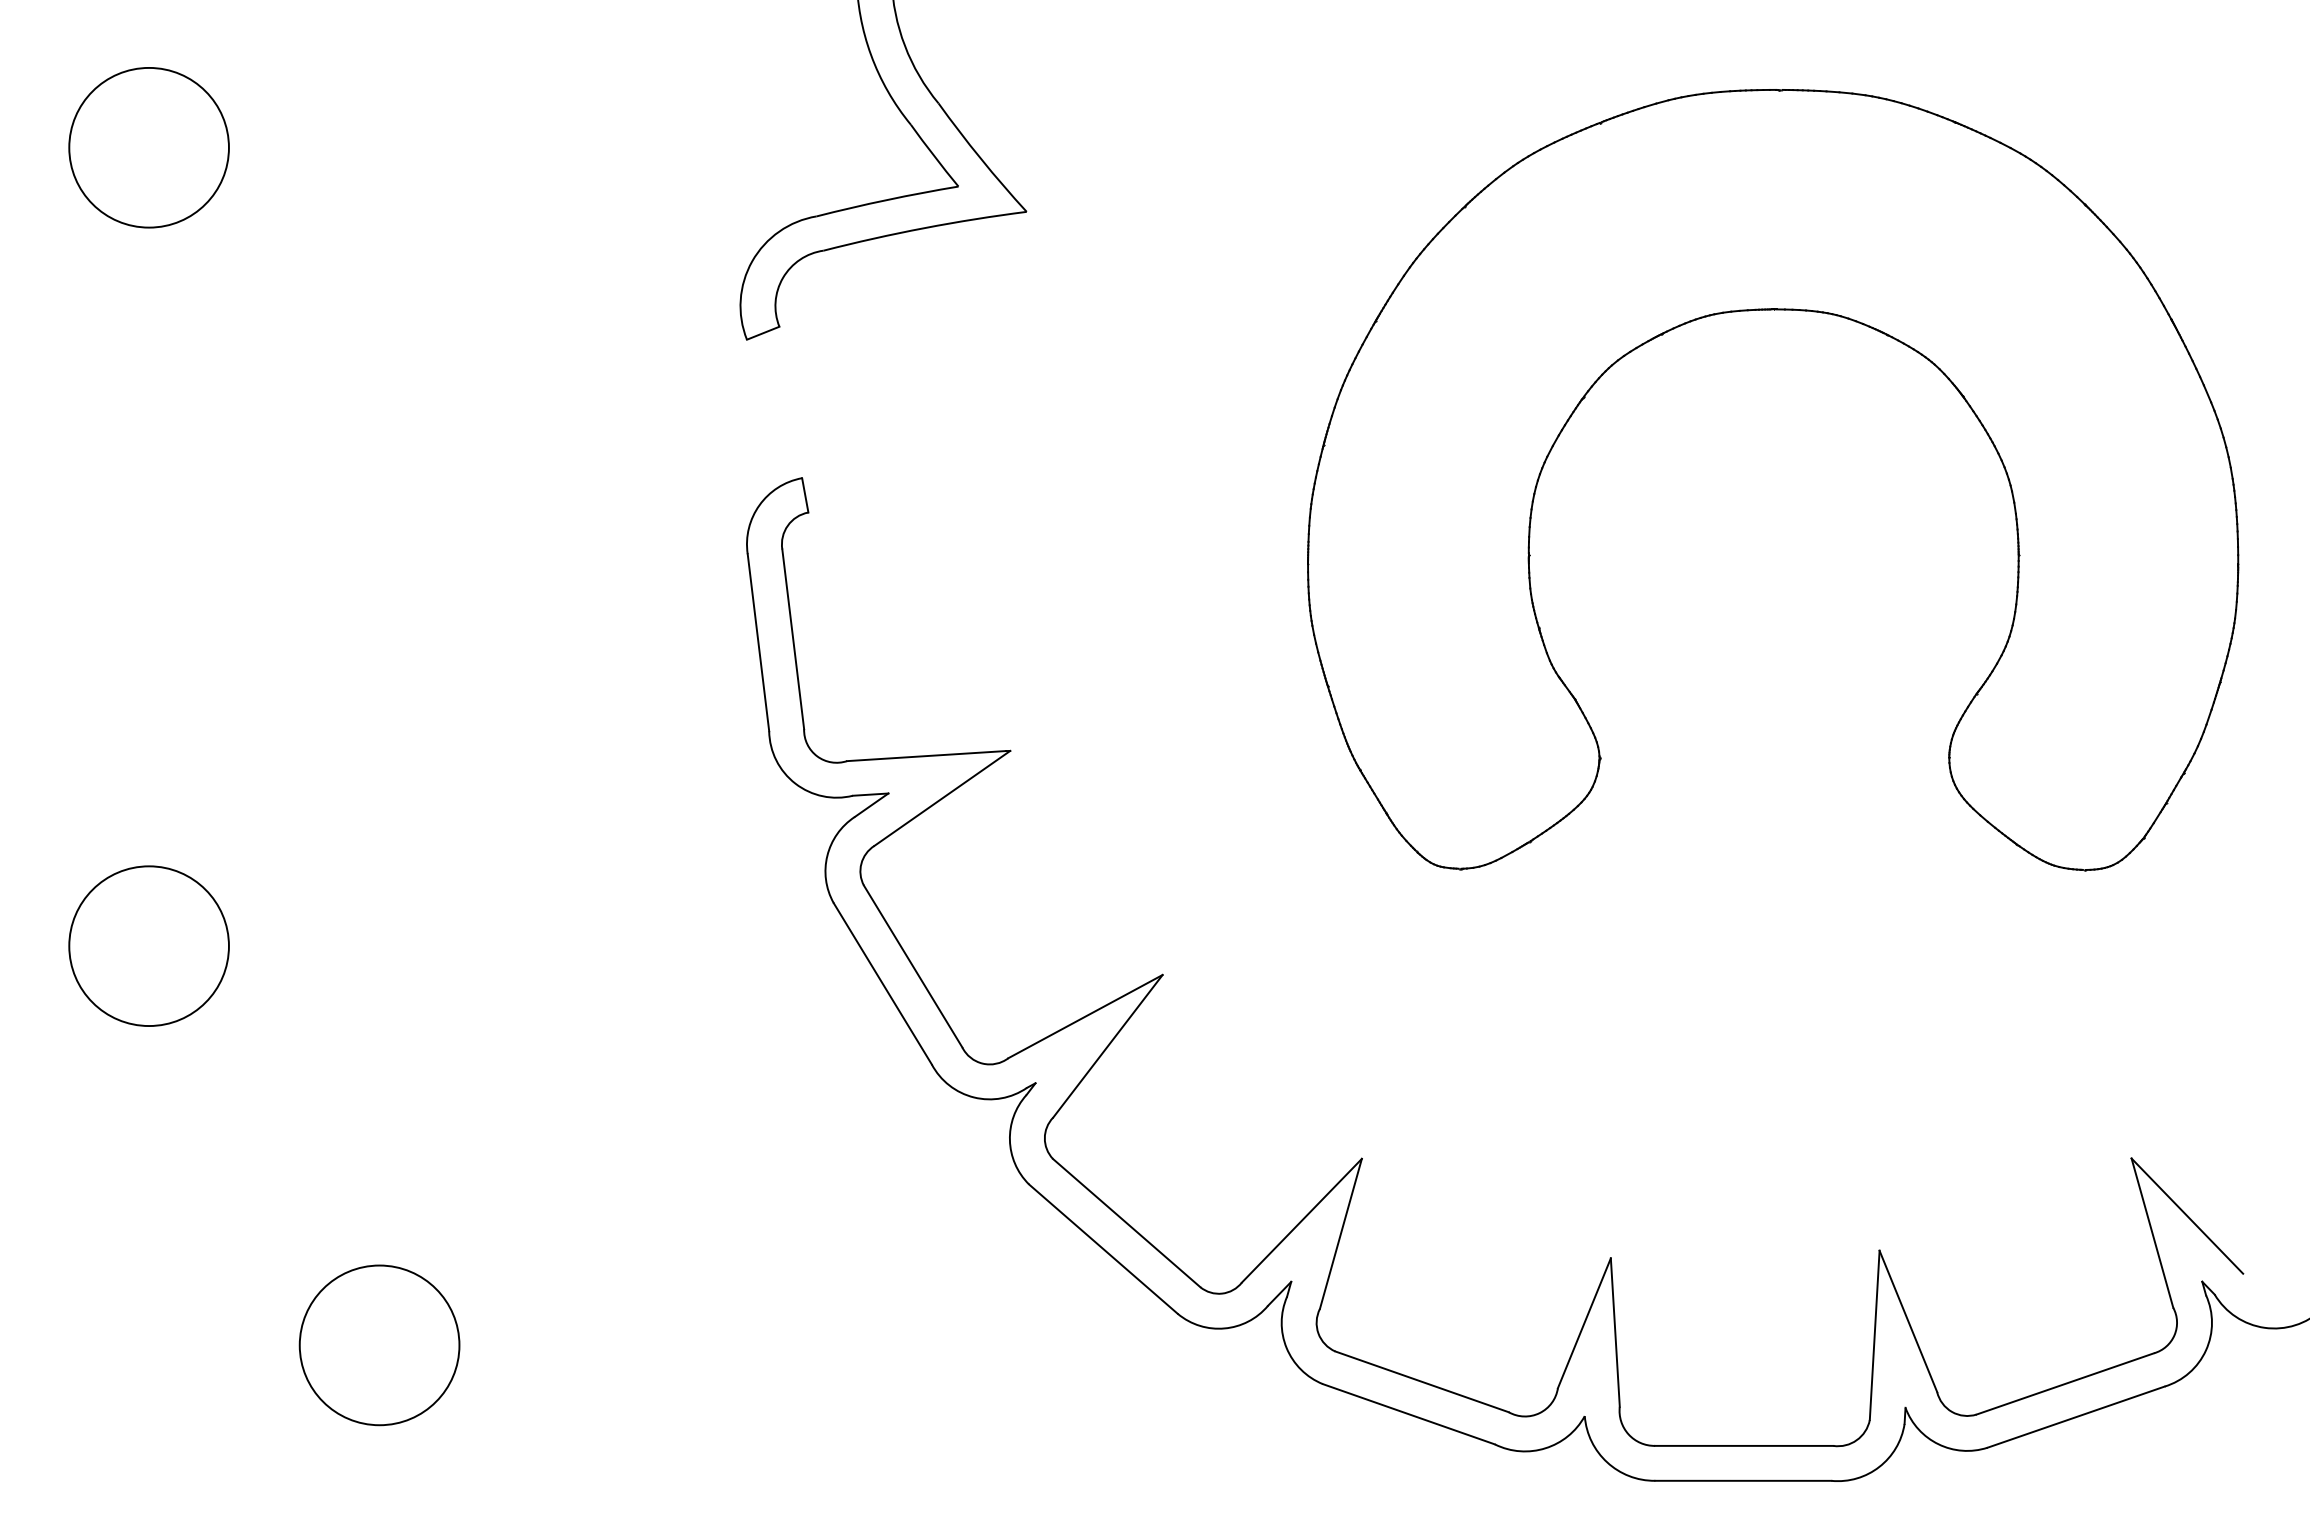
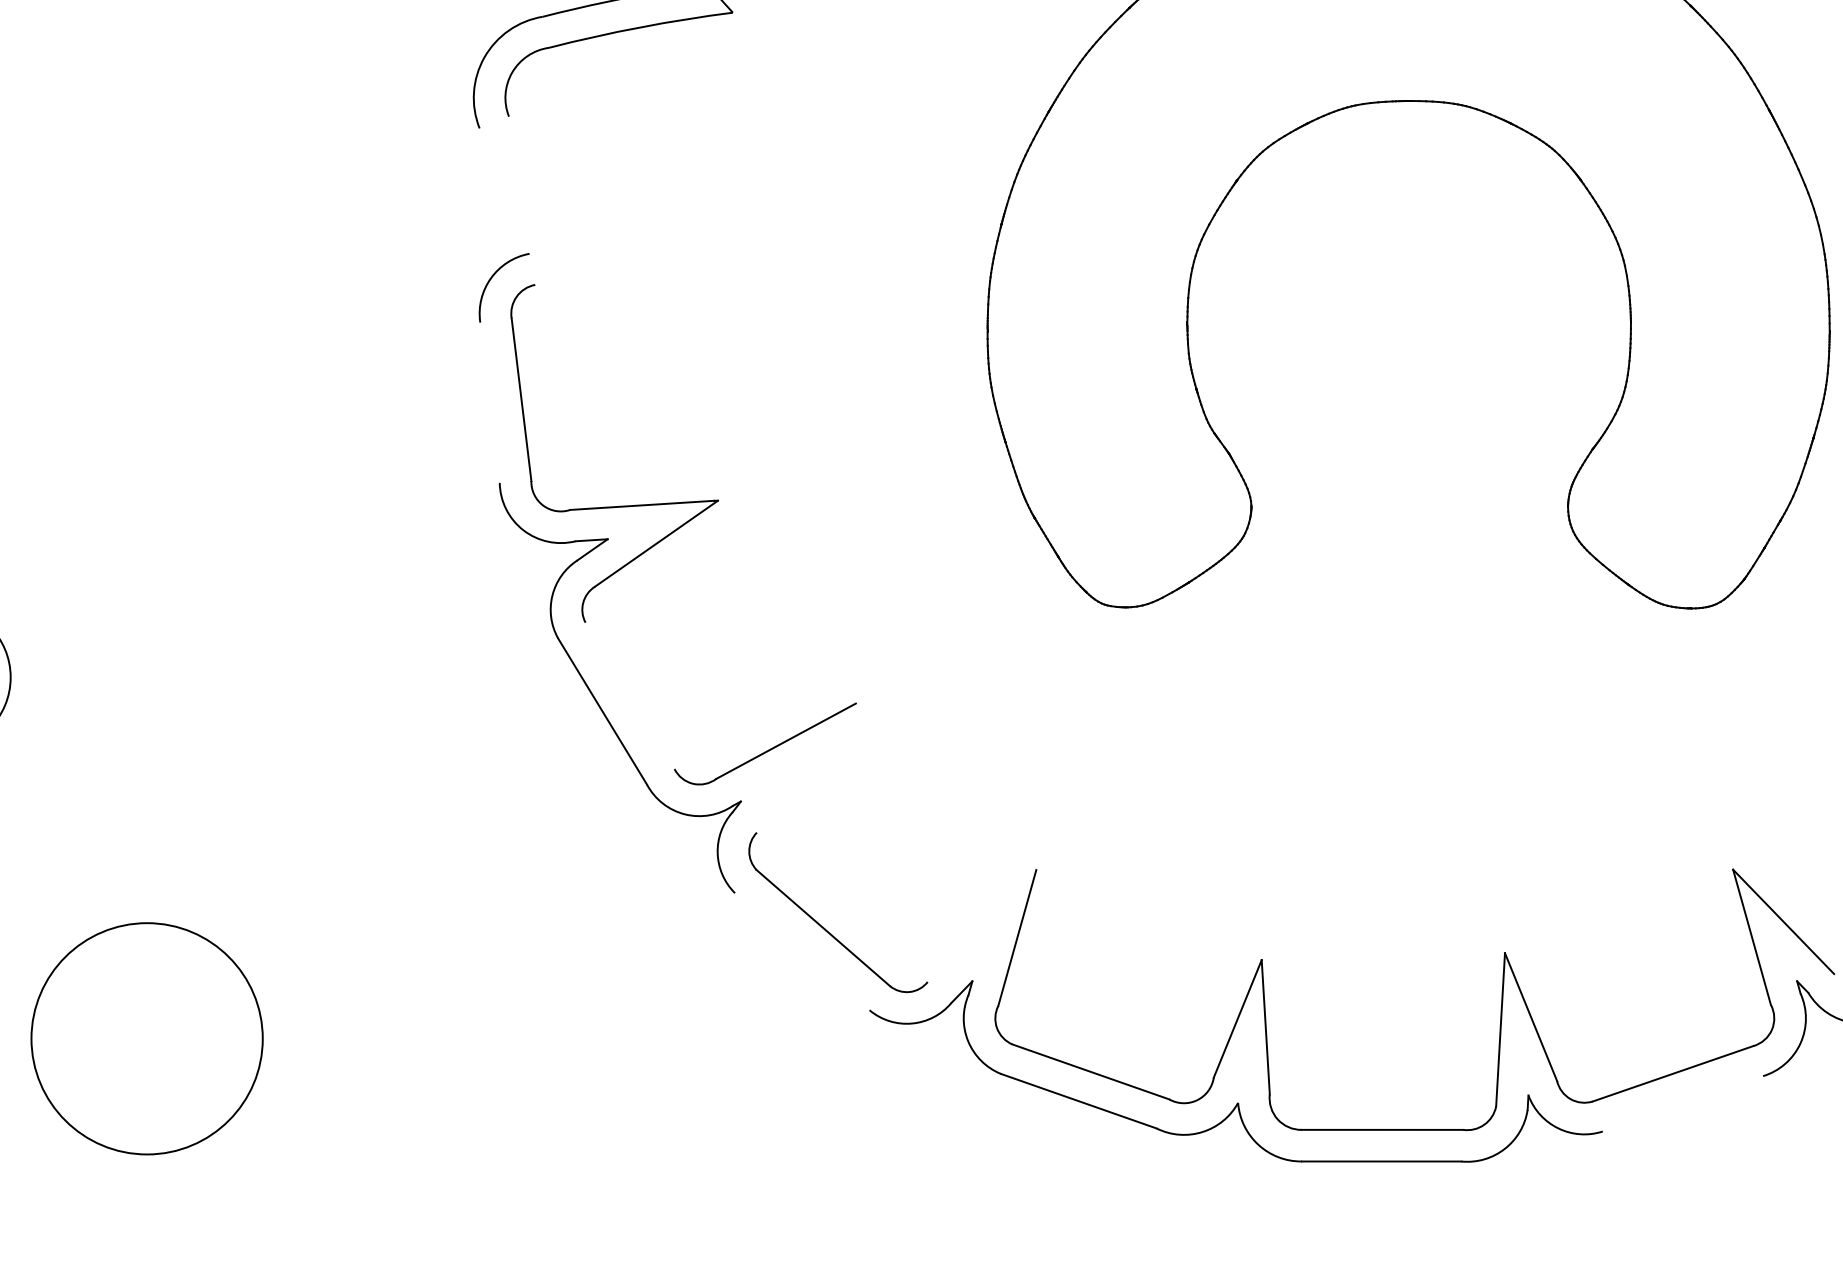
line: (762, 332) -> (493, 121), removed
line: (805, 495) -> (532, 269), removed
line: (758, 642) -> (490, 402), removed
line: (913, 966) -> (630, 695), removed
line: (1107, 1046) -> (806, 768), removed
line: (1301, 1220) -> (981, 925), removed
line: (1103, 1248) -> (802, 951), removed
circle: (379, 1345) -> (146, 1038), size x1.6
line: (2075, 1416) -> (1682, 1103), removed

